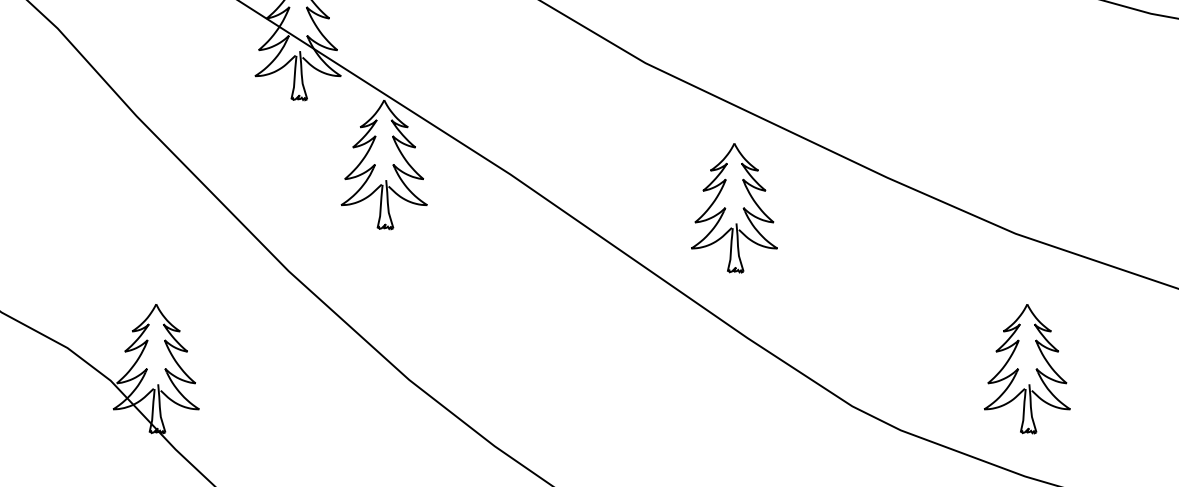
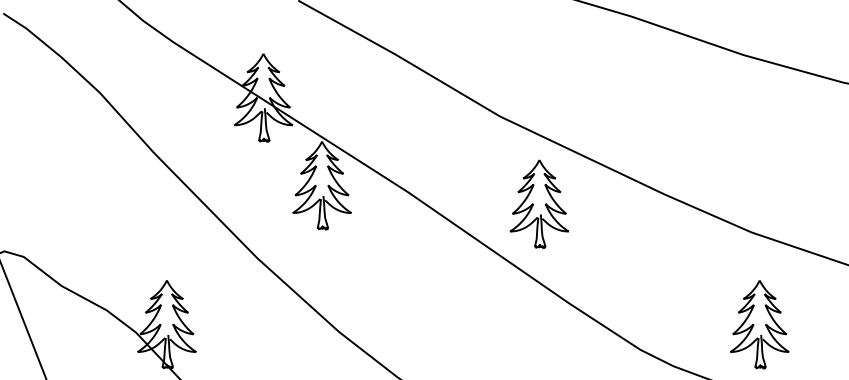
part: (733, 207) -> (538, 203), moved

